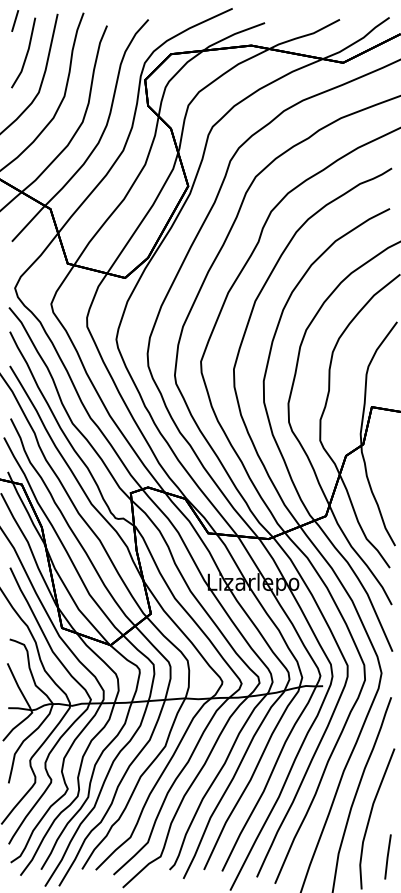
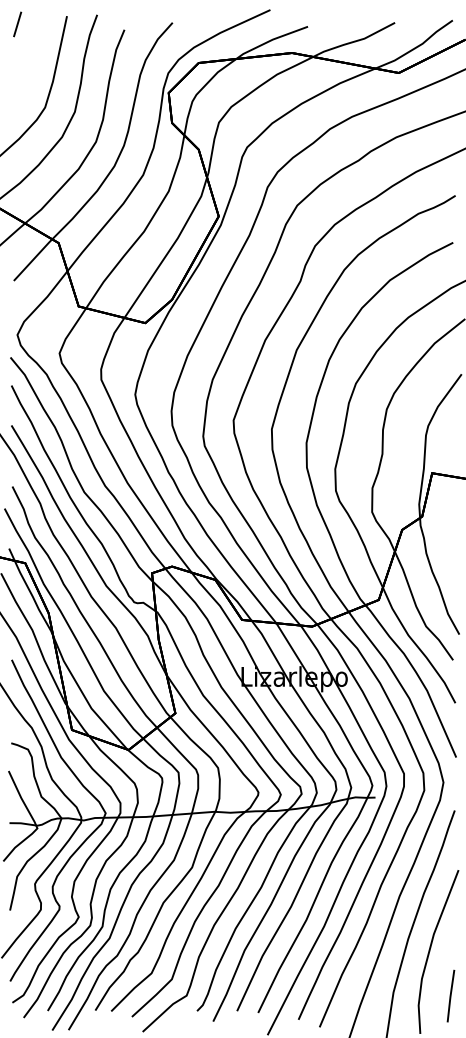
line: (26, 53) -> (30, 62), removed

